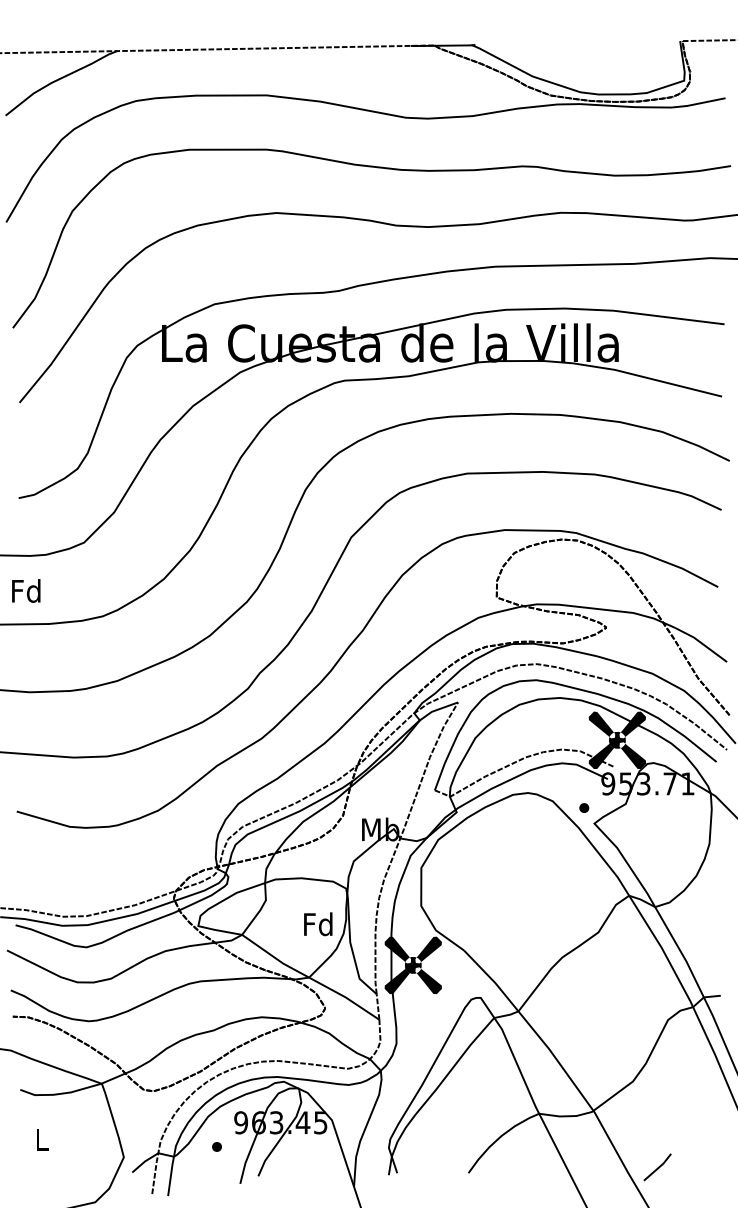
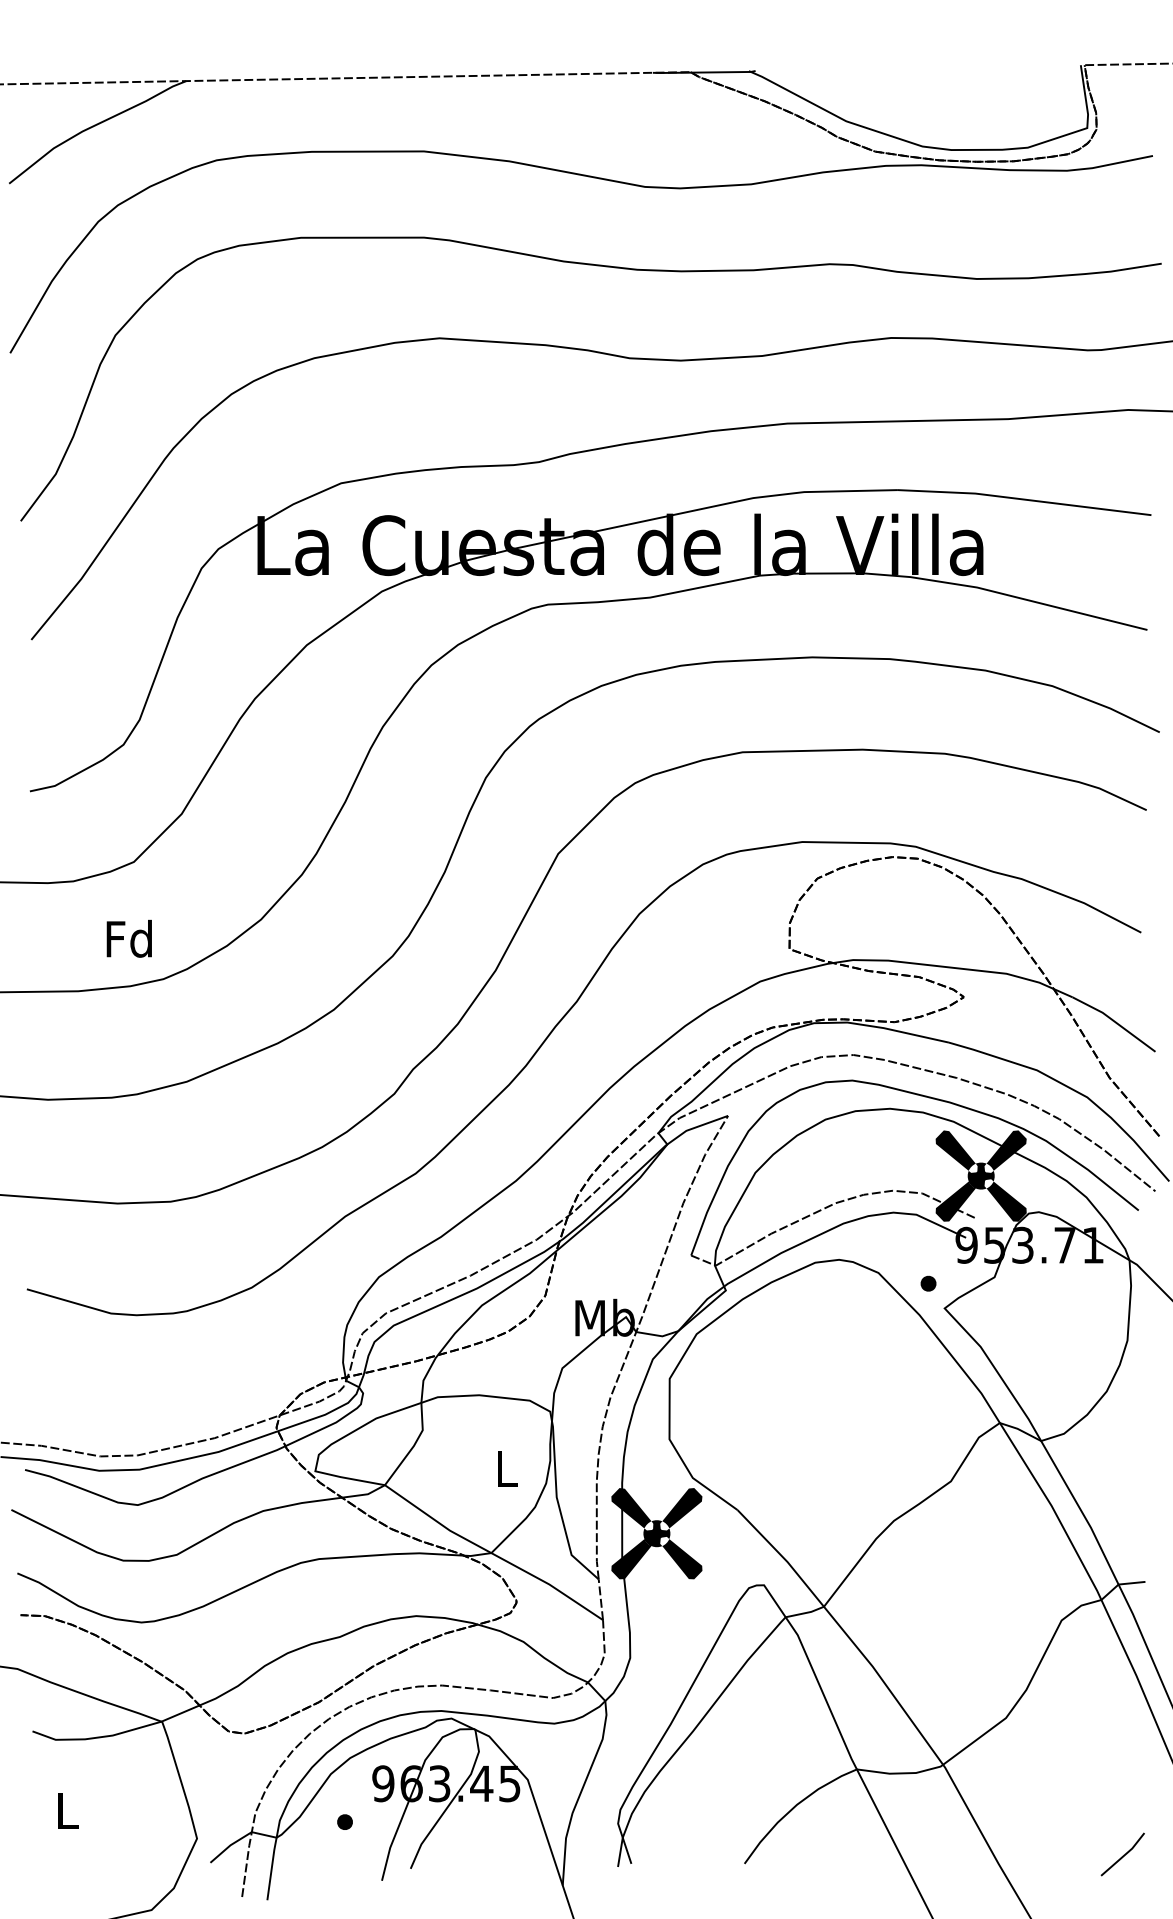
text: (26, 590) -> (129, 938), moved
text: (318, 924) -> (506, 1468), Fd -> L
line: (657, 1167) -> (1122, 1854), moved

